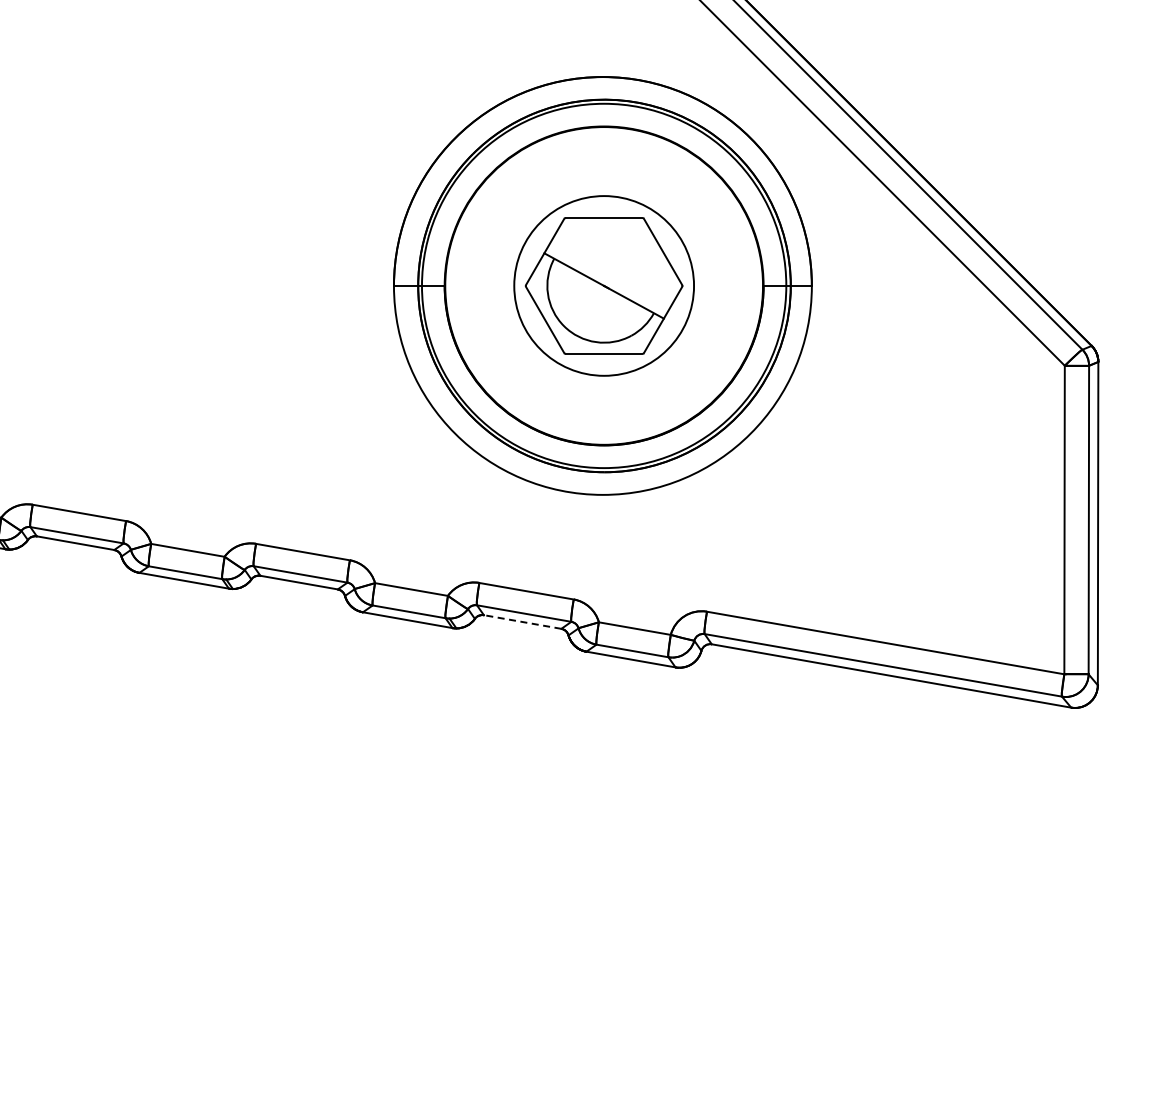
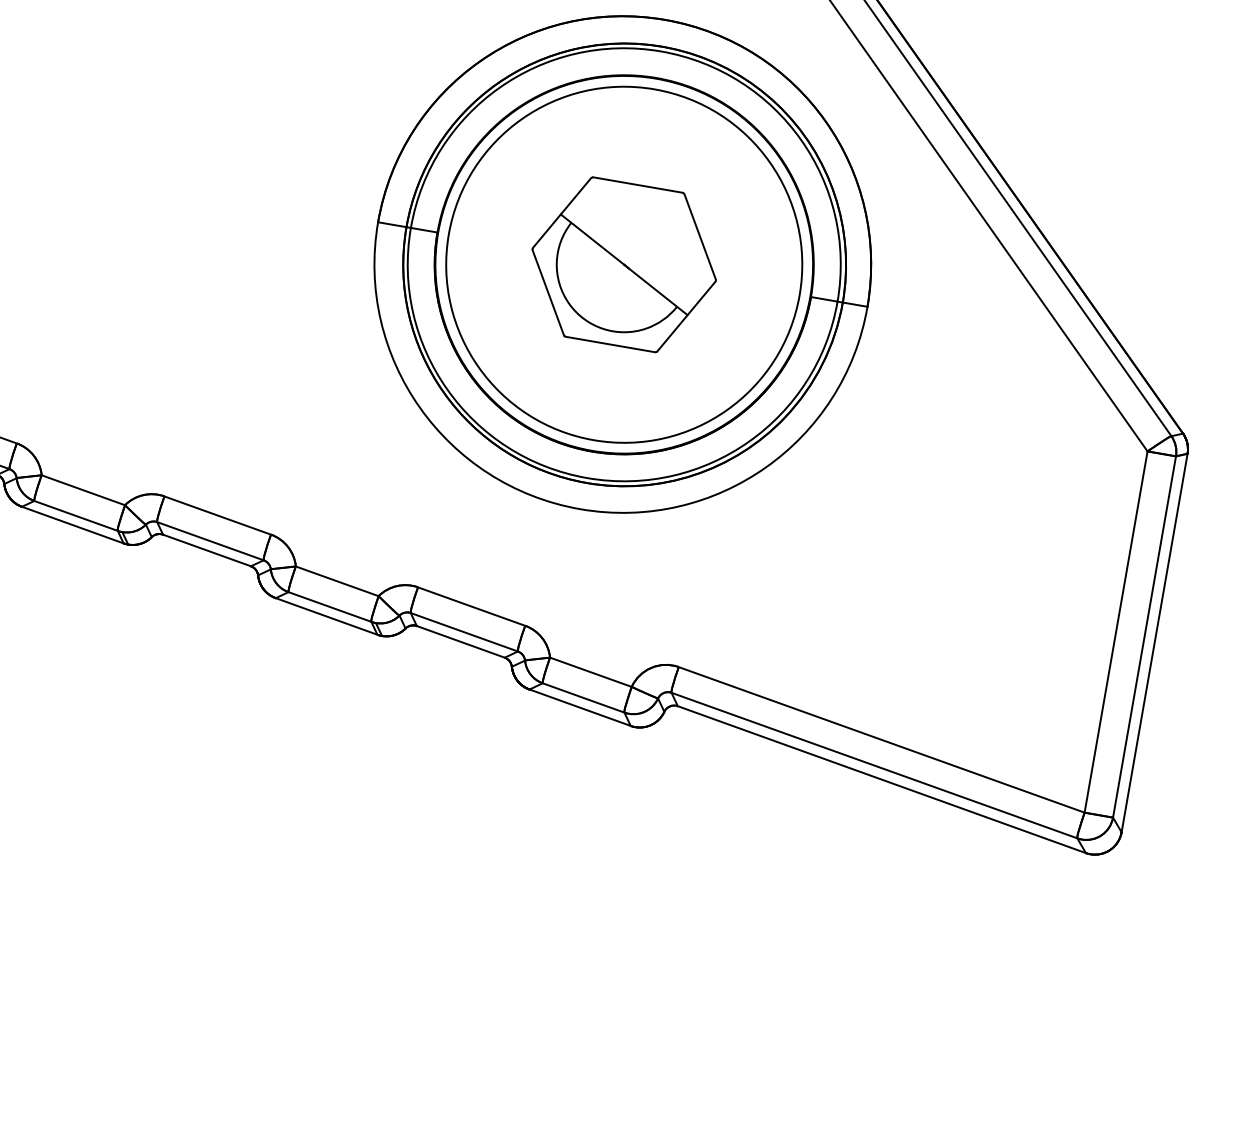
circle: (603, 285) -> (623, 264), size x1.67
line: (522, 621) -> (460, 641), dashed -> solid

